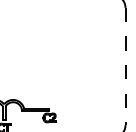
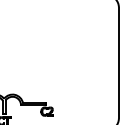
line: (125, 66) -> (118, 62), dashed -> solid

